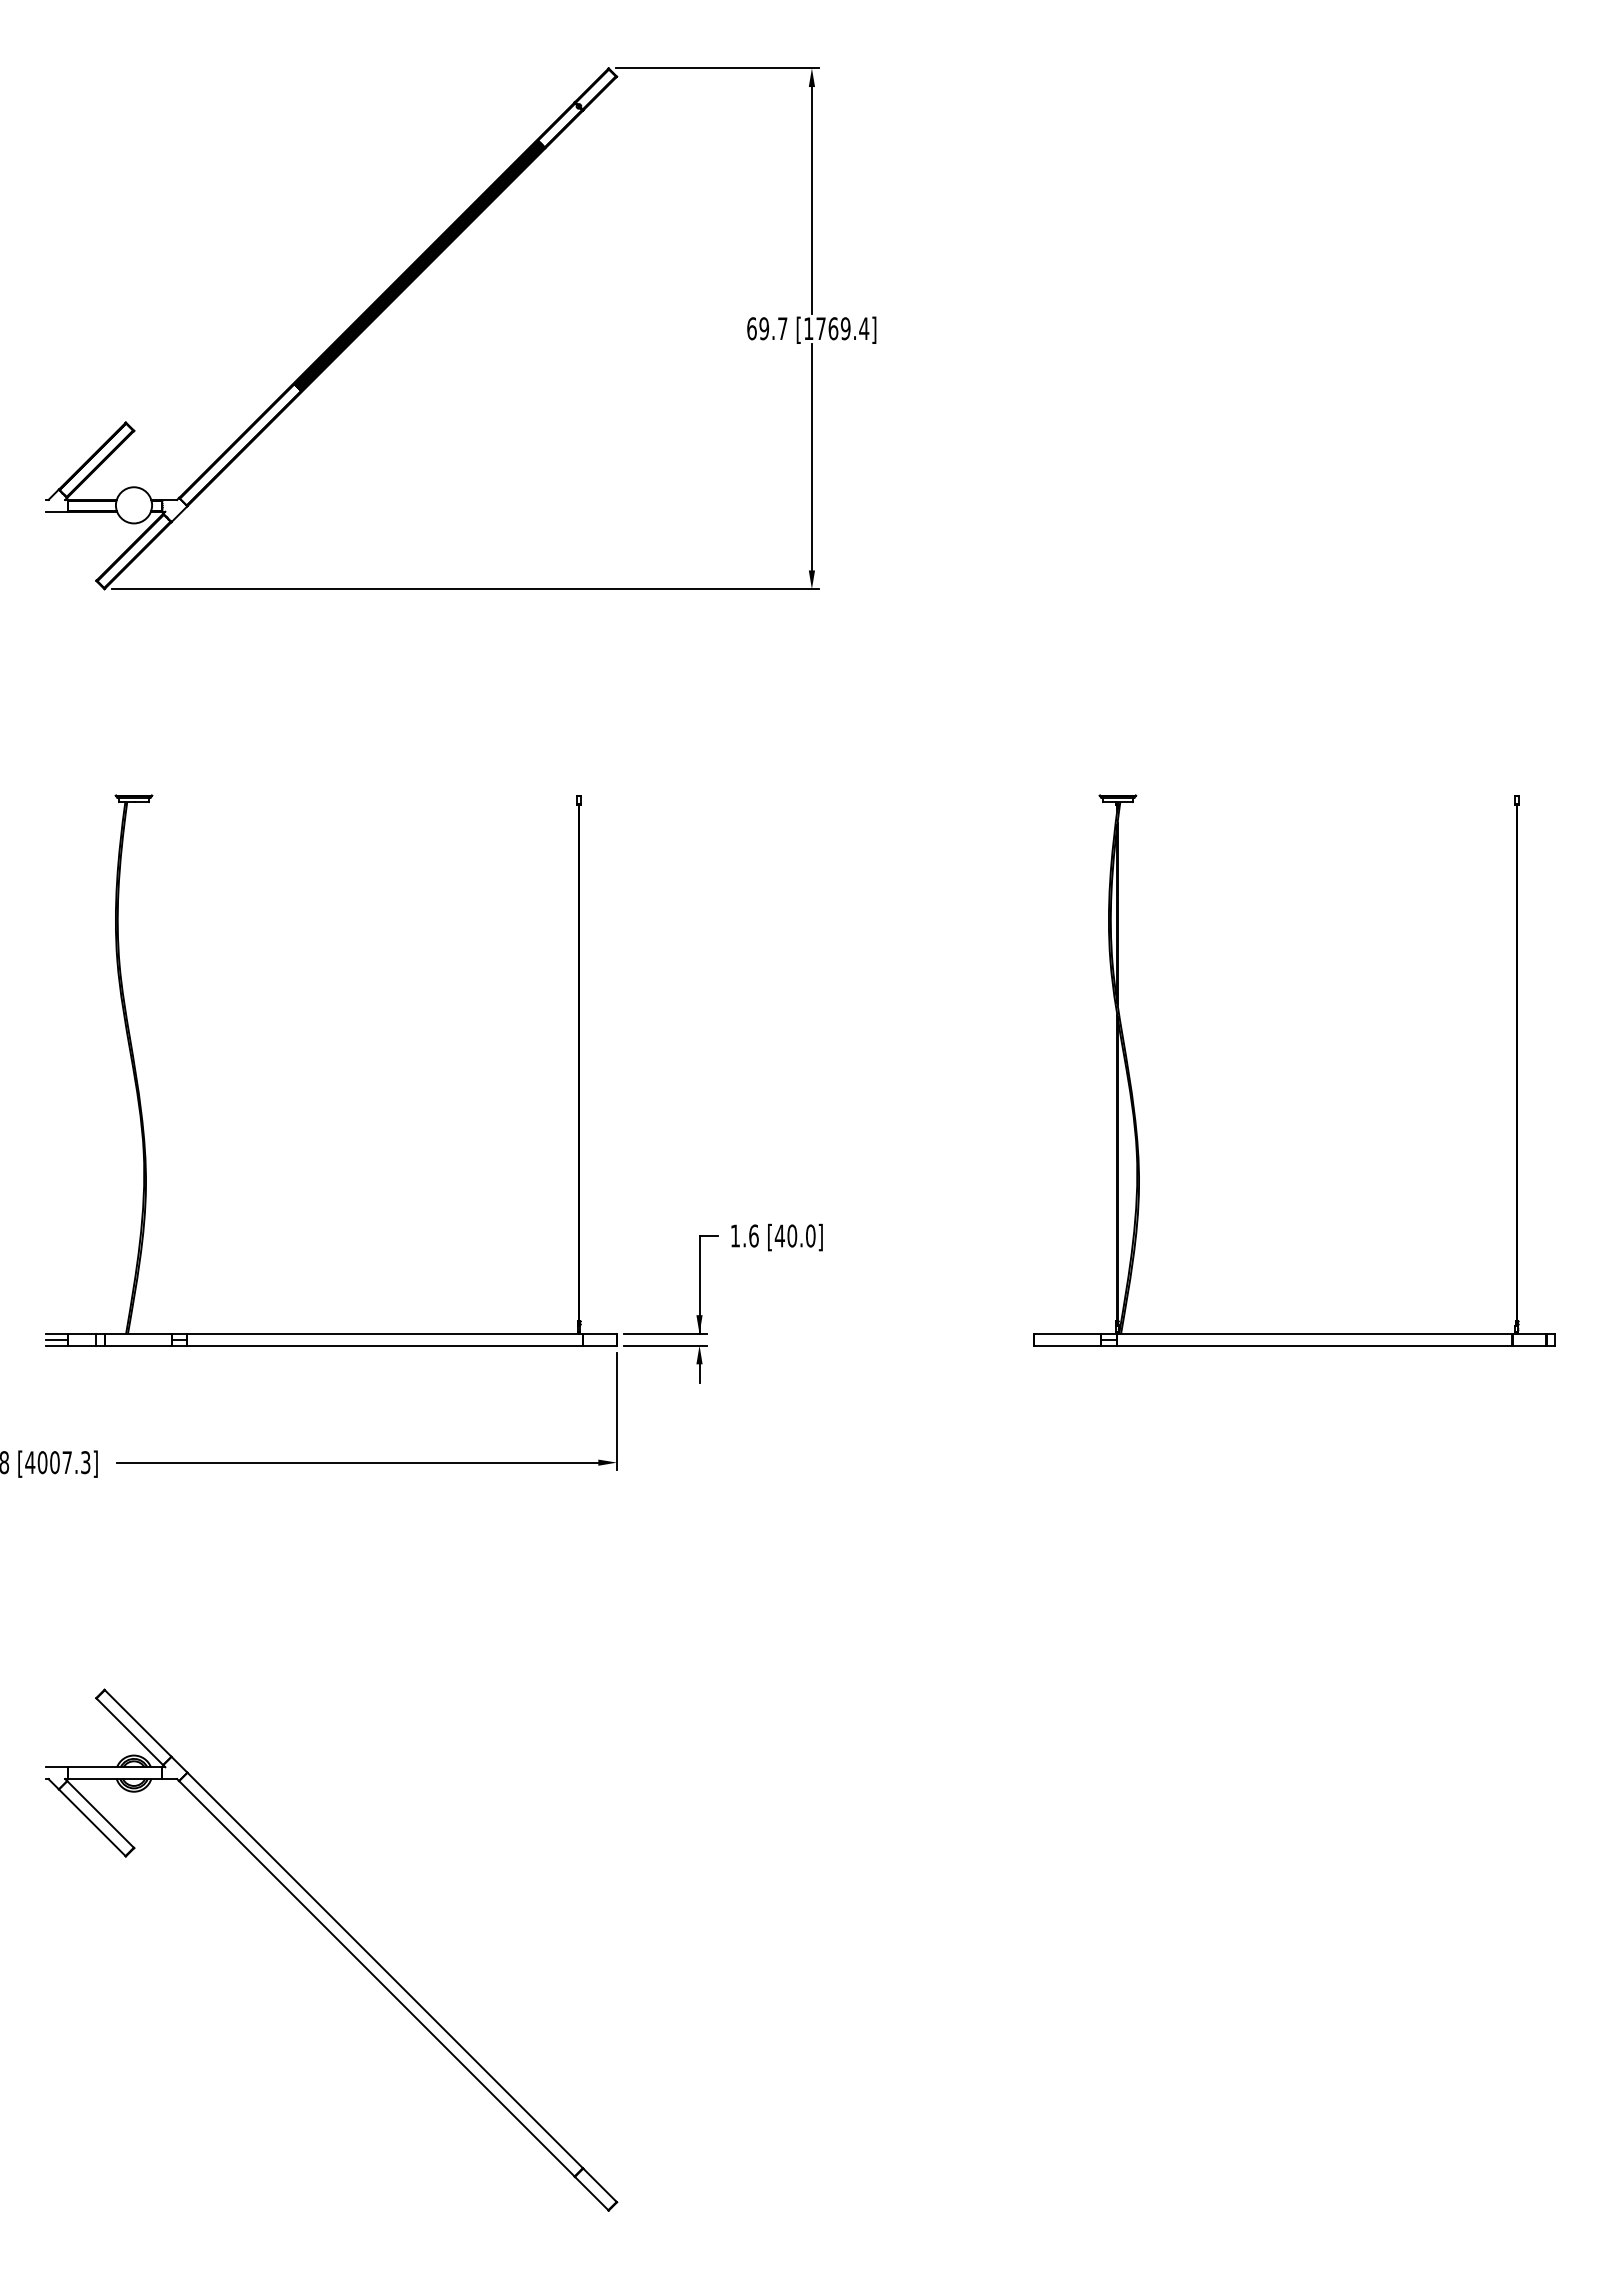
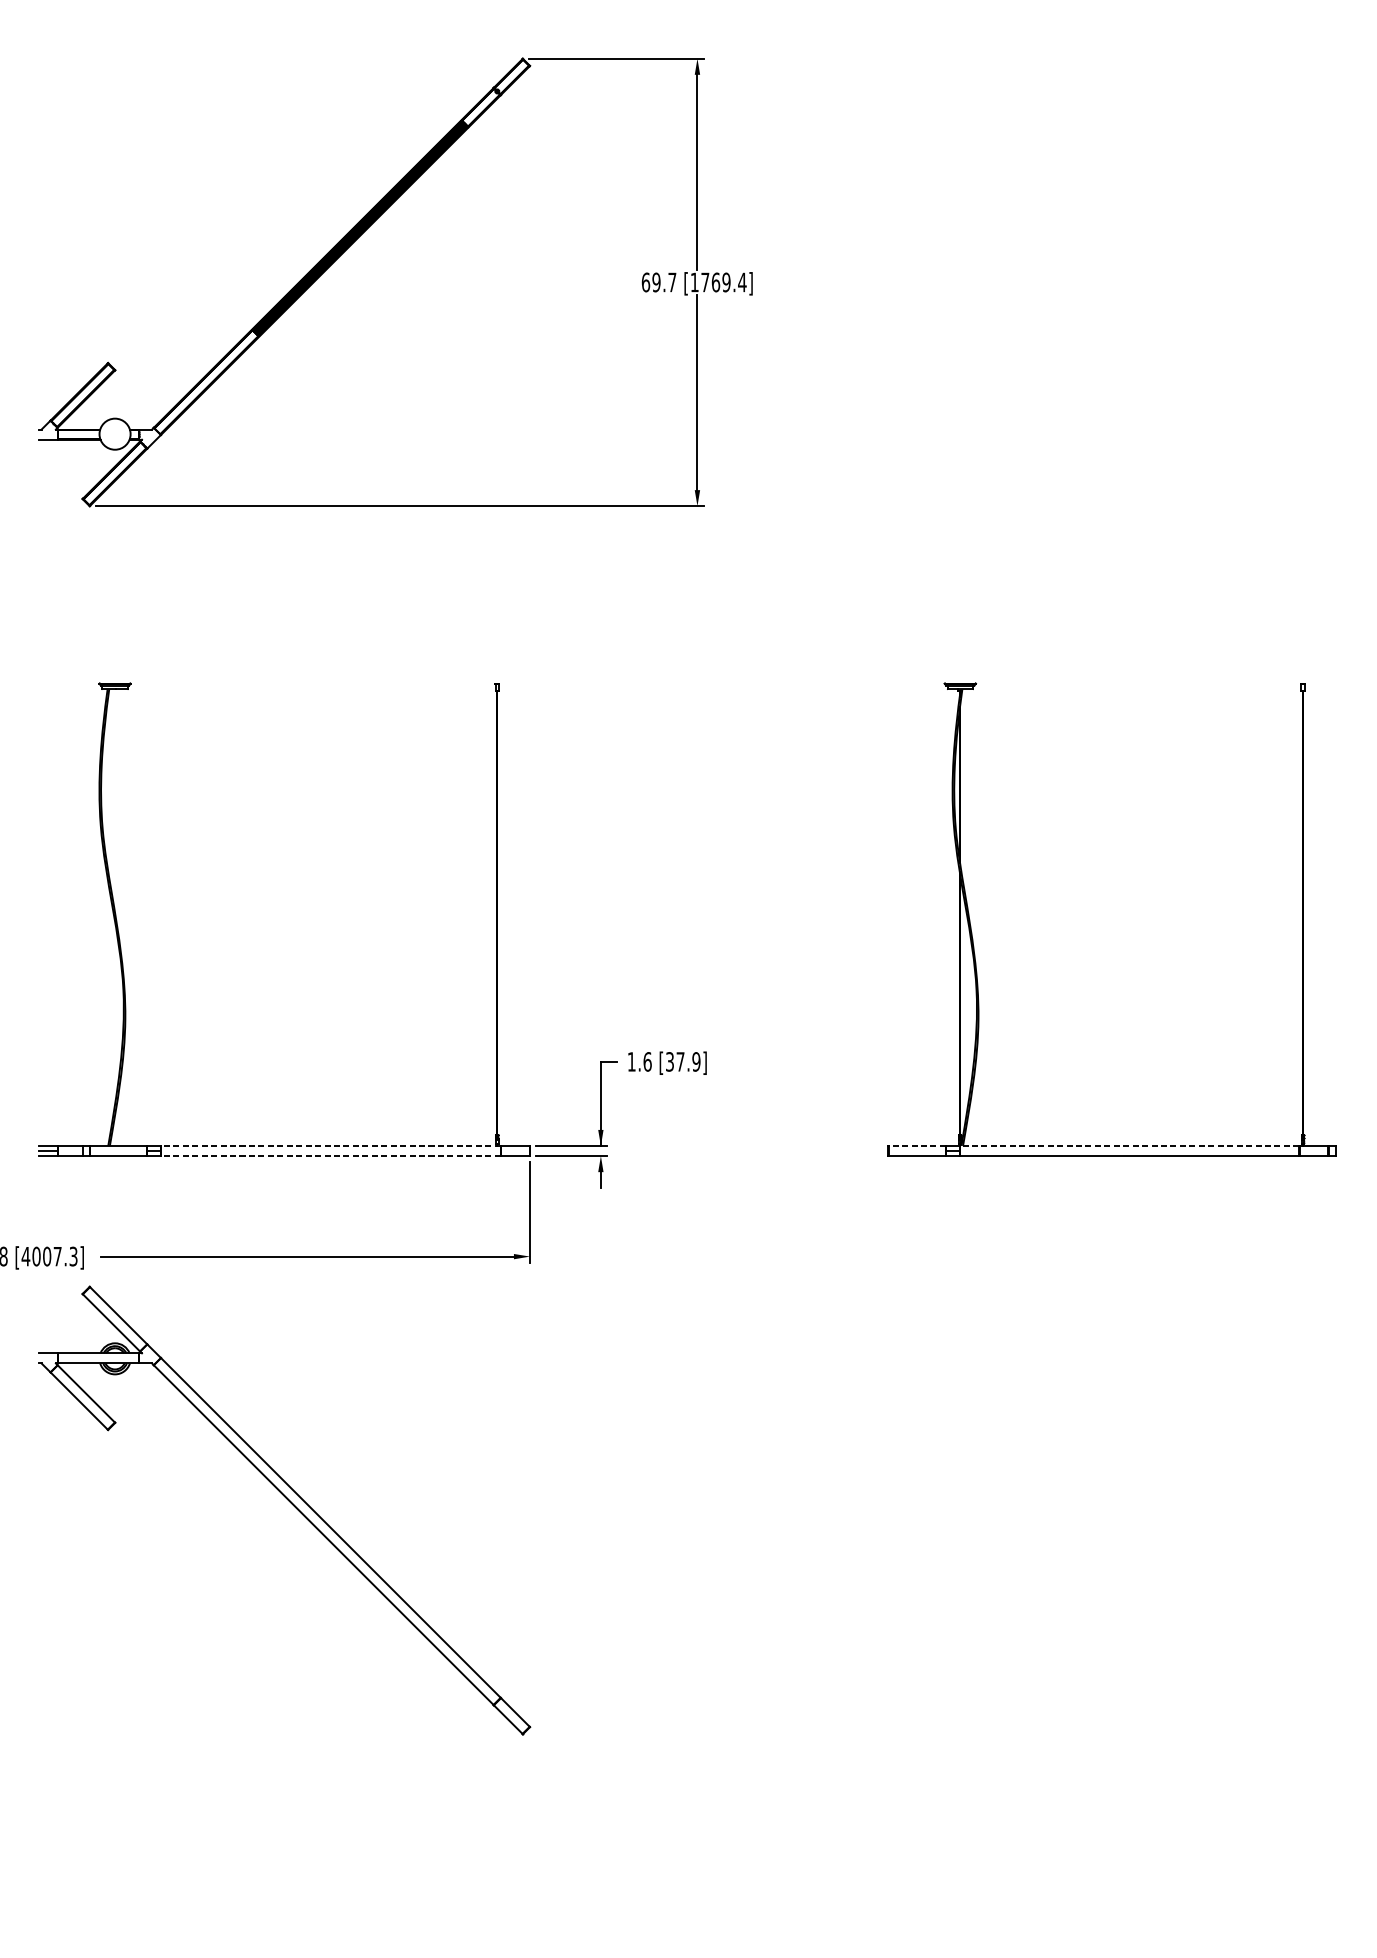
text: (794, 1235) -> (682, 1061), [40.0] -> [37.9]
line: (385, 1333) -> (331, 1145), solid -> dashed
line: (1067, 1333) -> (917, 1145), solid -> dashed
line: (1314, 1333) -> (1129, 1145), solid -> dashed
line: (385, 1345) -> (331, 1155), solid -> dashed
part: (338, 1941) -> (290, 1503), moved

